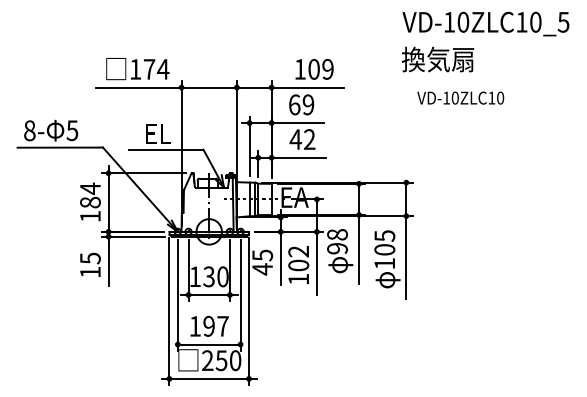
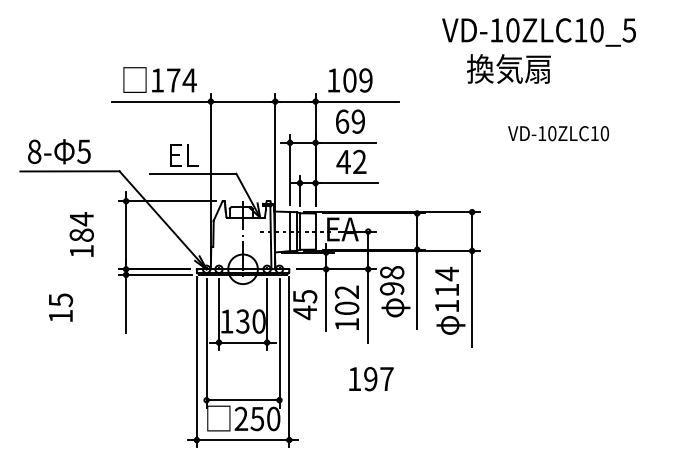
text: (485, 23) -> (538, 31), moved
text: (314, 69) -> (350, 80), moved
text: (460, 97) -> (558, 132), moved
text: (90, 201) -> (81, 233), moved
text: (384, 242) -> (446, 281), 105 -> 114
text: (90, 264) -> (60, 307), moved
text: (209, 325) -> (371, 378), moved

